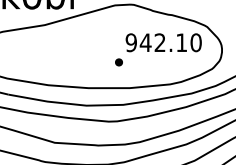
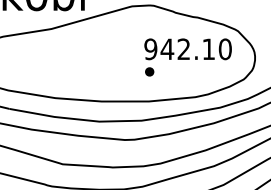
part: (118, 62) -> (149, 71), moved

